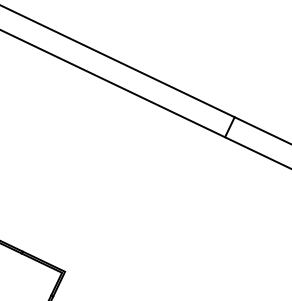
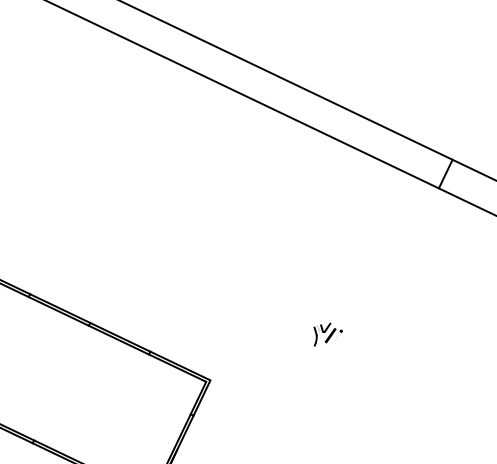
part: (147, 239) -> (327, 334), added

